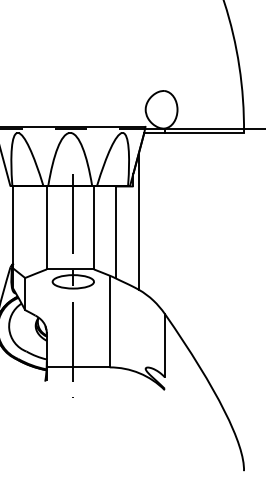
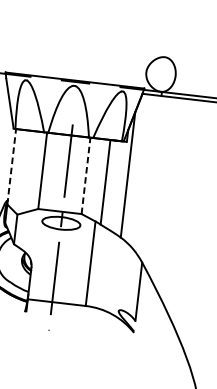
line: (13, 227) -> (12, 166), solid -> dashed
line: (93, 227) -> (85, 175), solid -> dashed

